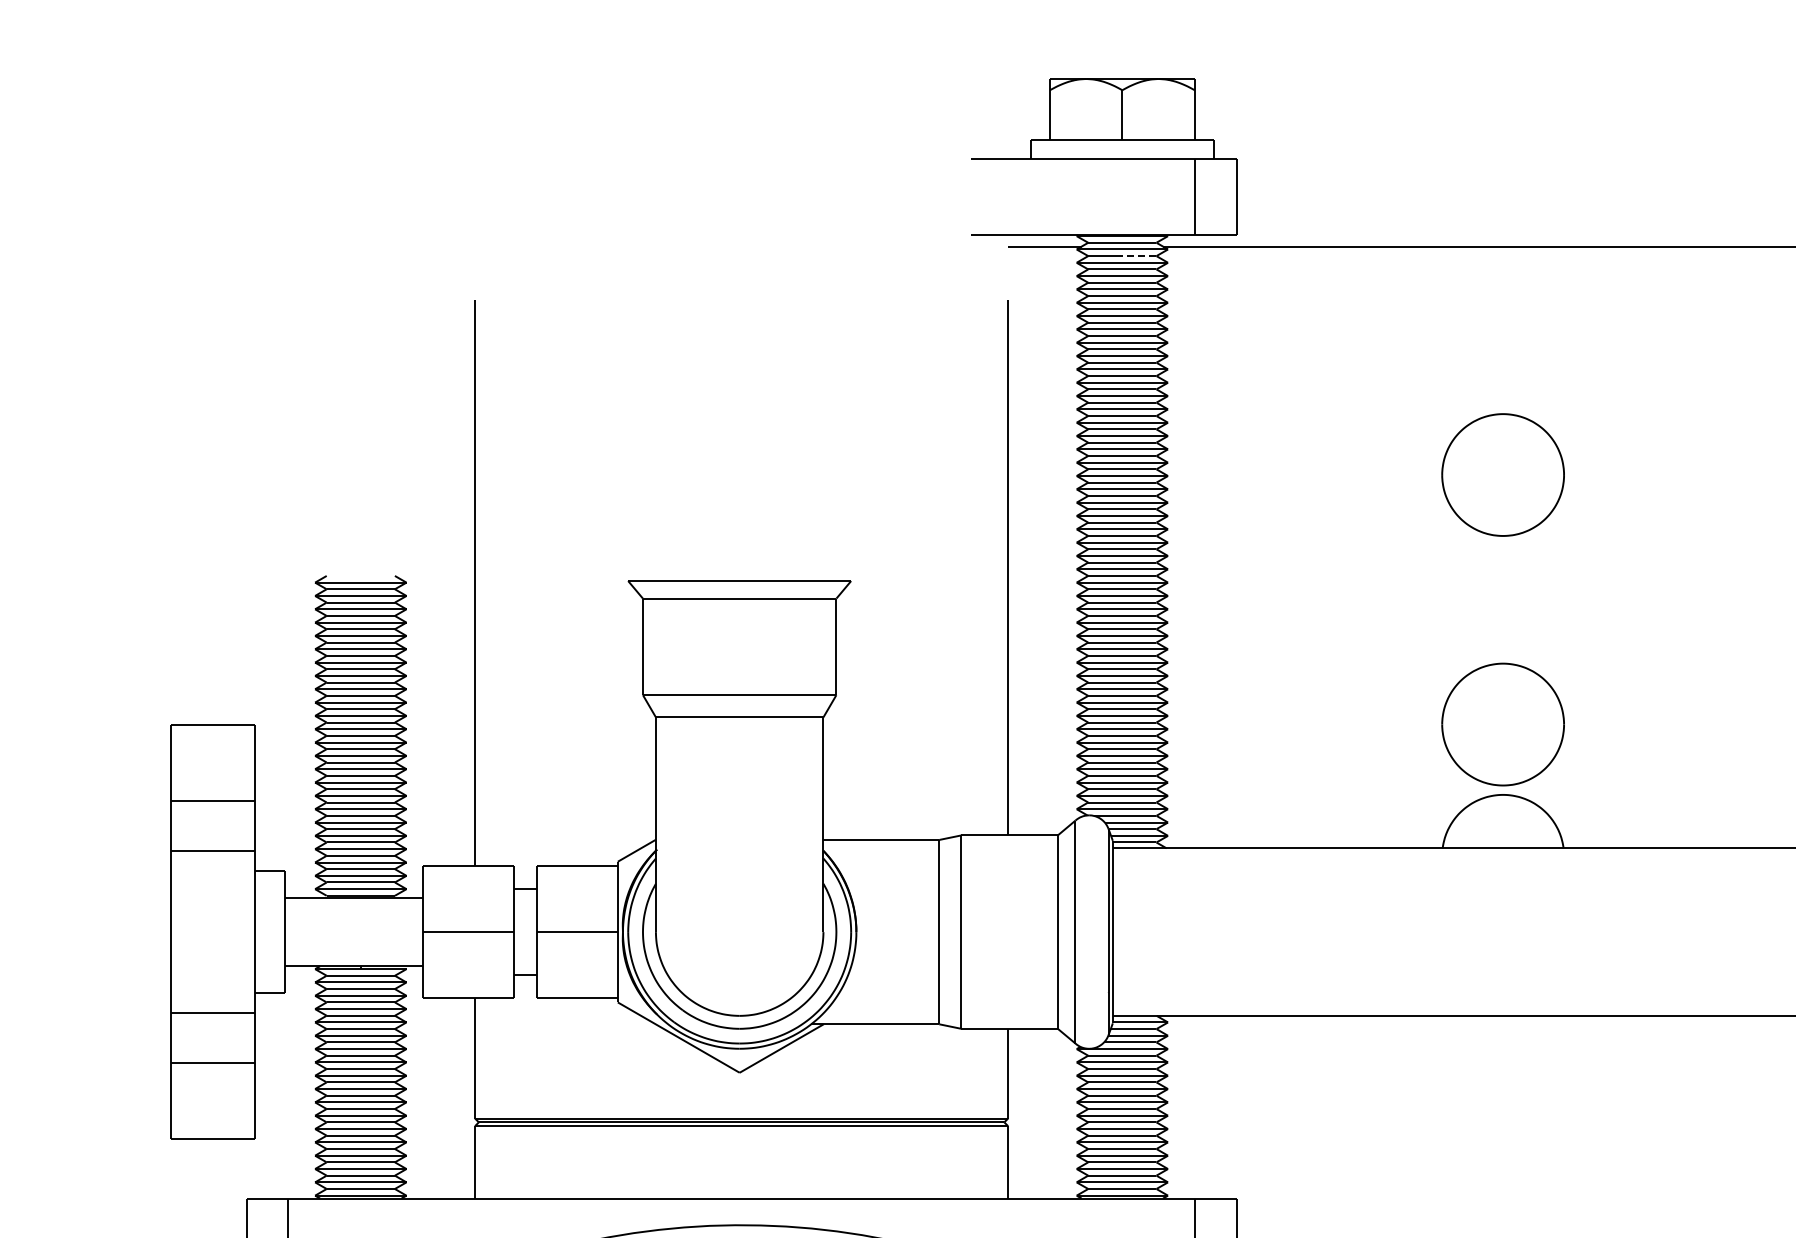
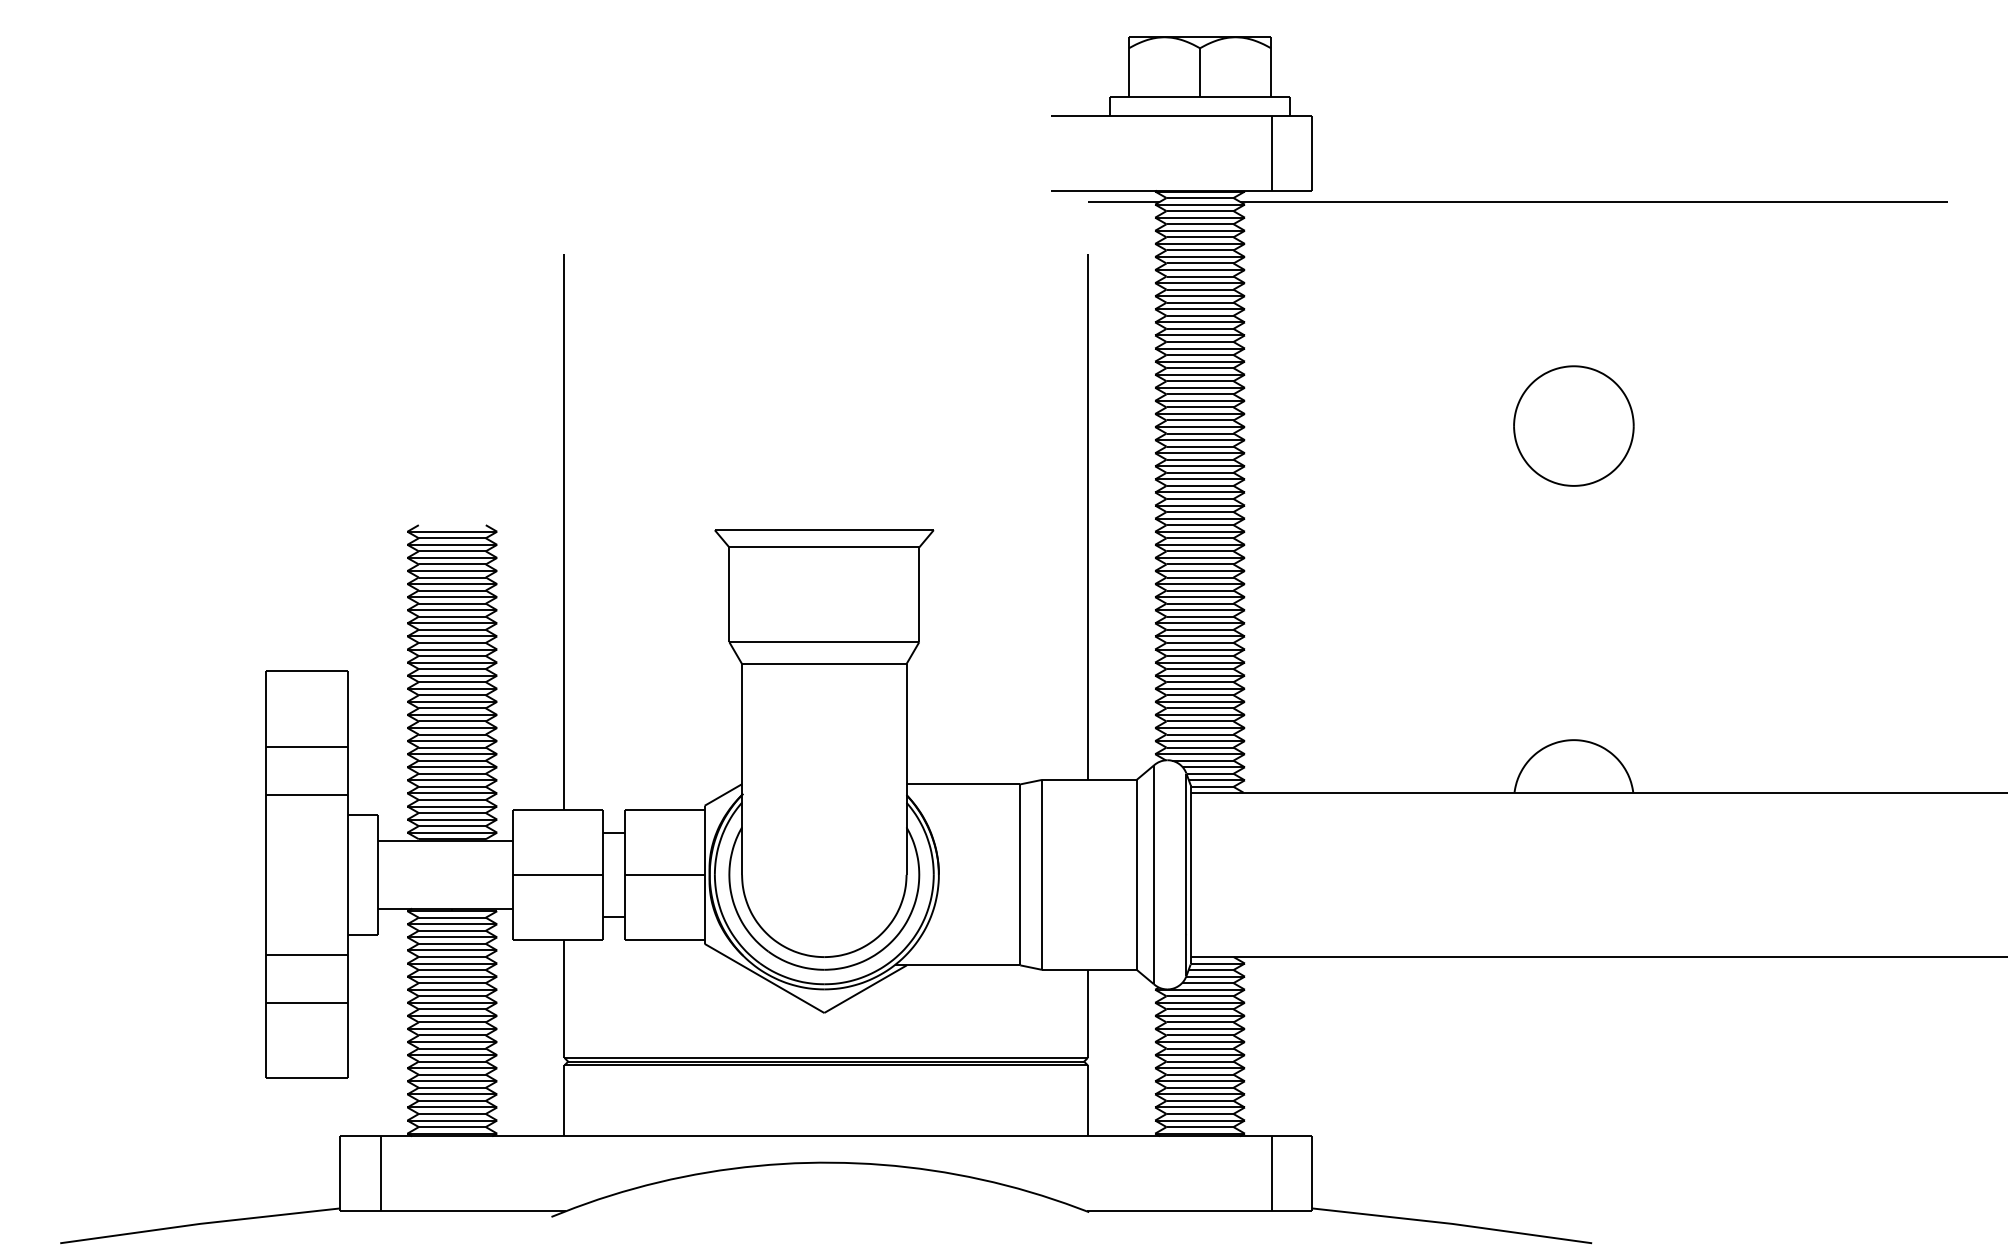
line: (1139, 256) -> (1216, 211), dashed -> solid
part: (1502, 723) -> (1573, 670), removed

